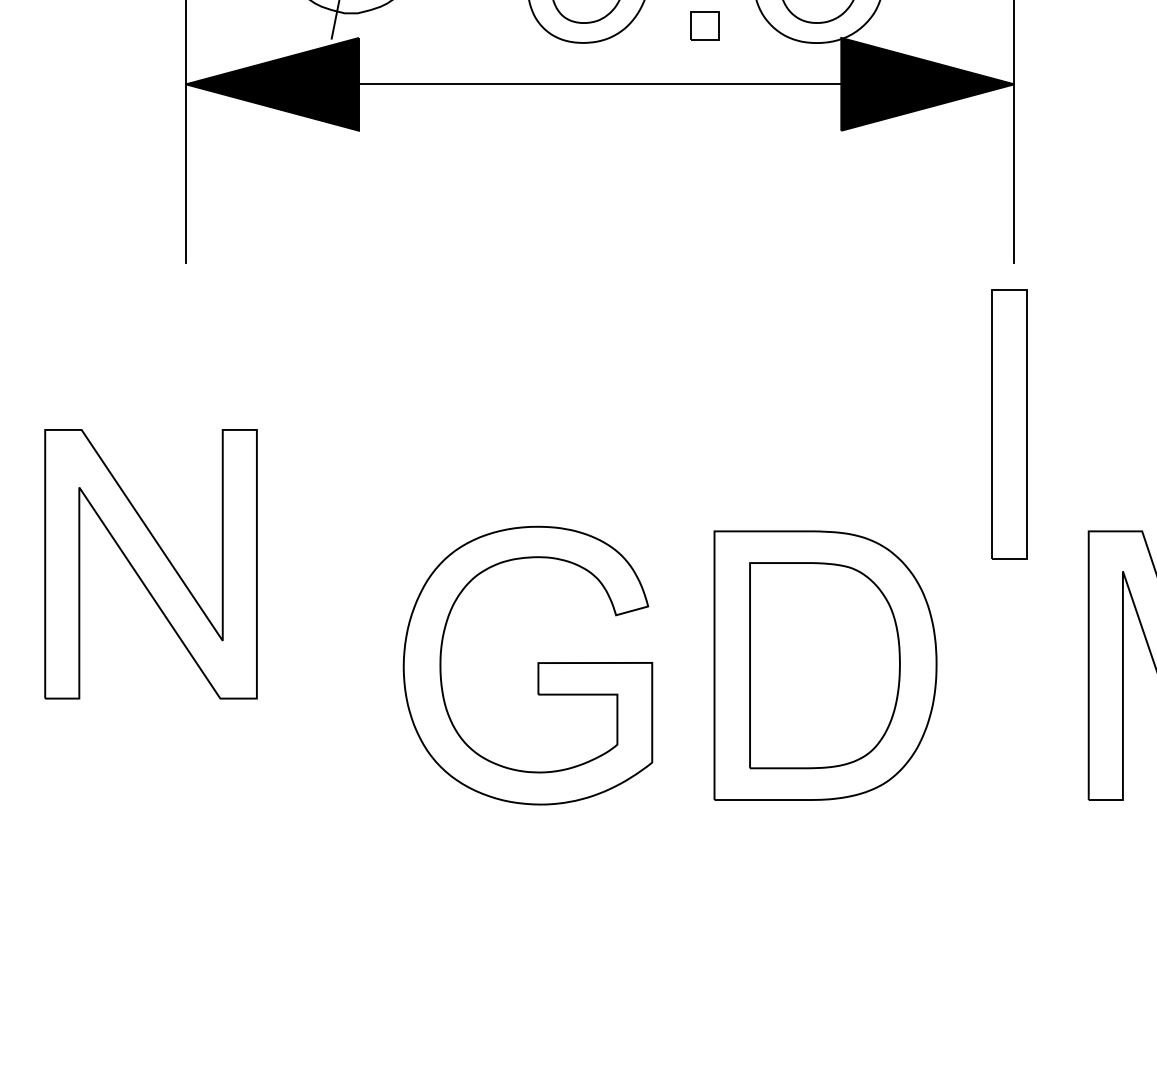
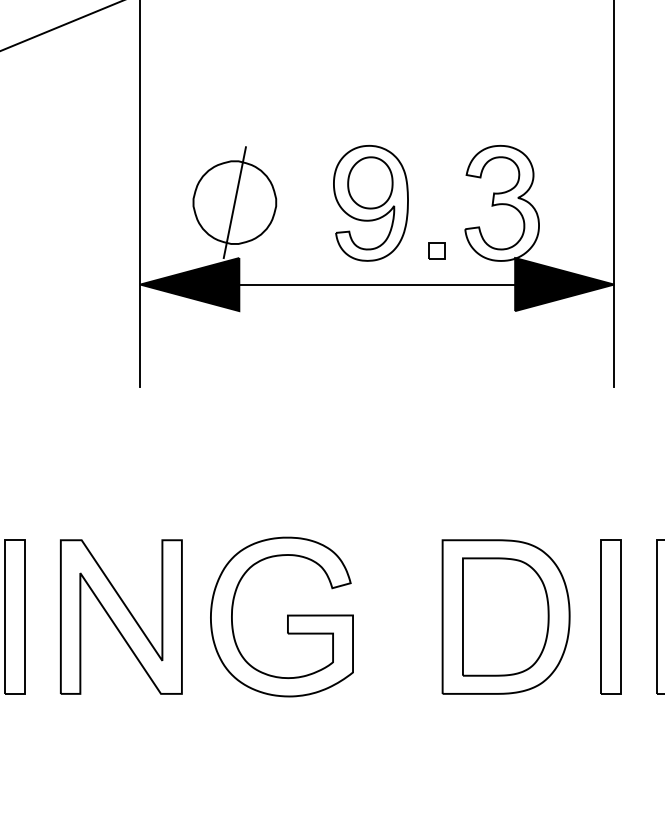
part: (1008, 423) -> (610, 616), moved
part: (151, 563) -> (121, 616), moved
part: (527, 664) -> (281, 616), moved

